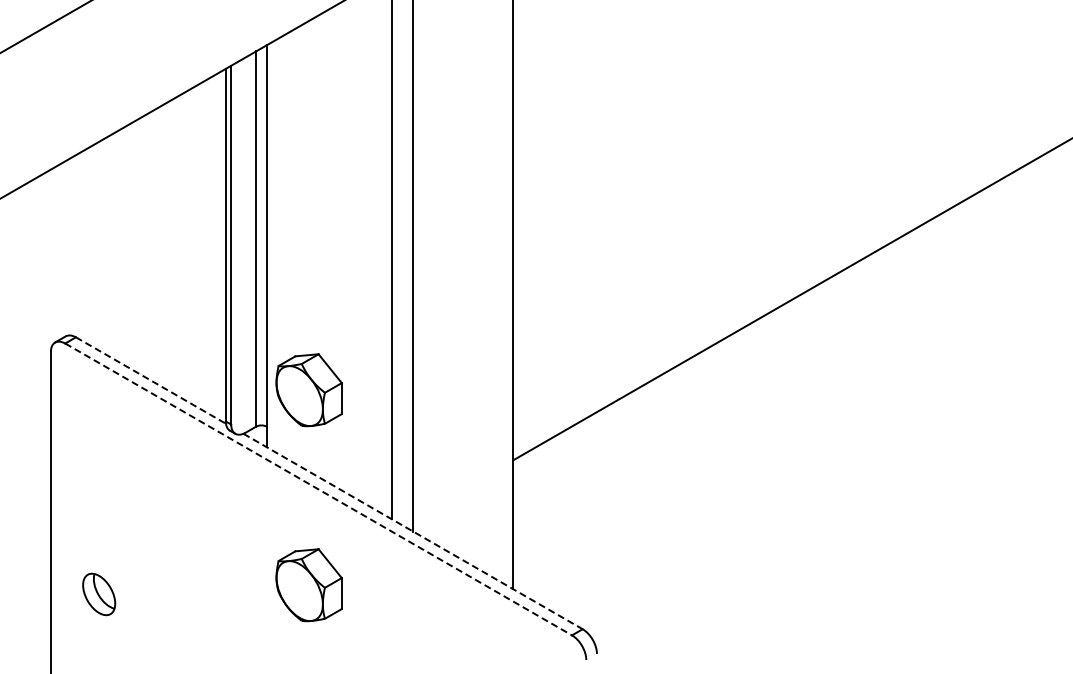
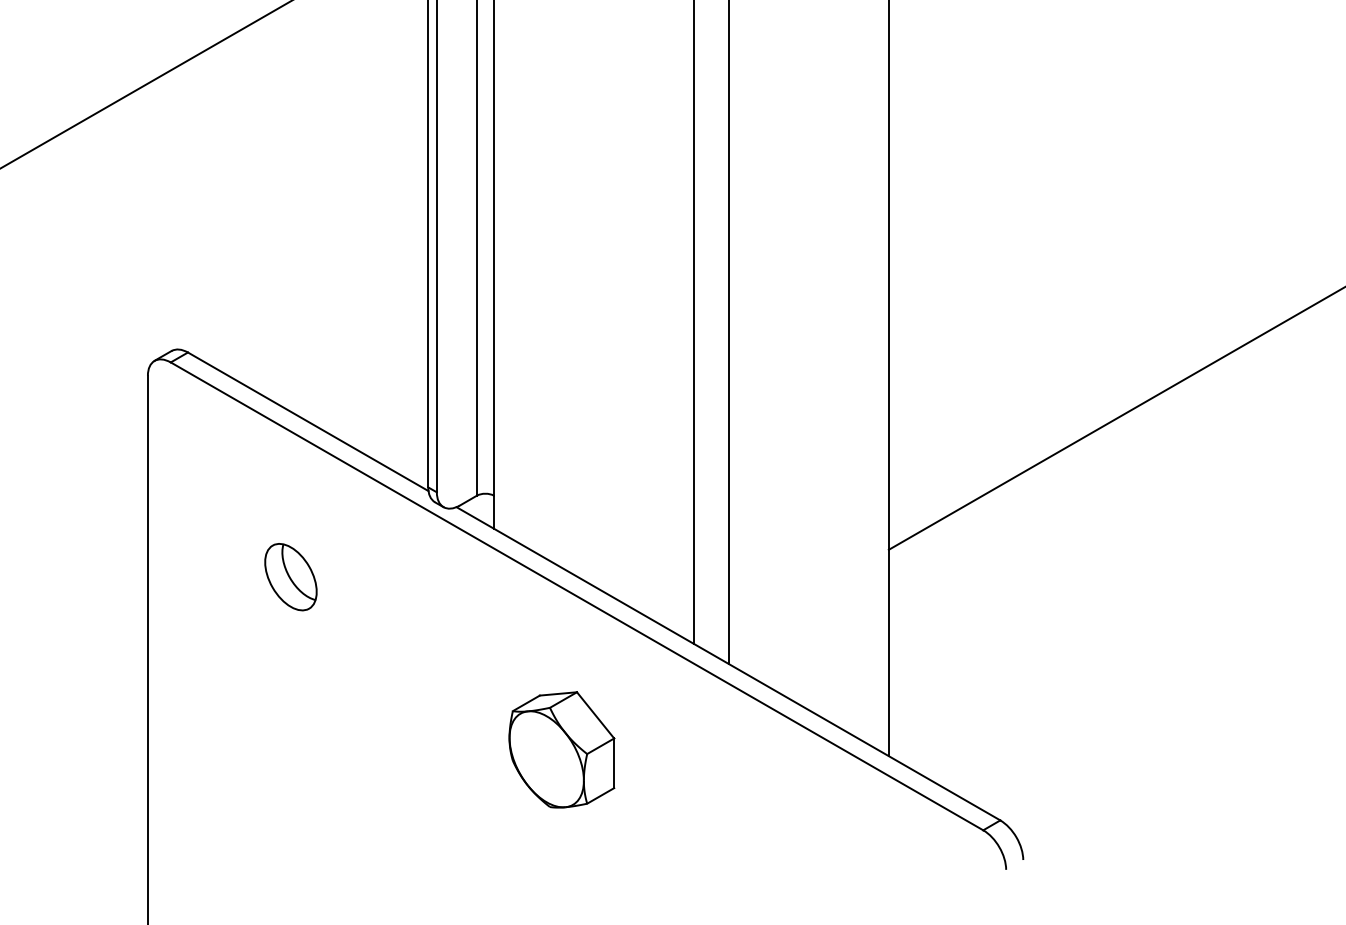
line: (150, 380) -> (307, 421), dashed -> solid
part: (308, 390) -> (560, 437), removed
line: (319, 489) -> (578, 596), dashed -> solid
line: (413, 531) -> (729, 663), dashed -> solid
part: (99, 594) -> (291, 577), moved

